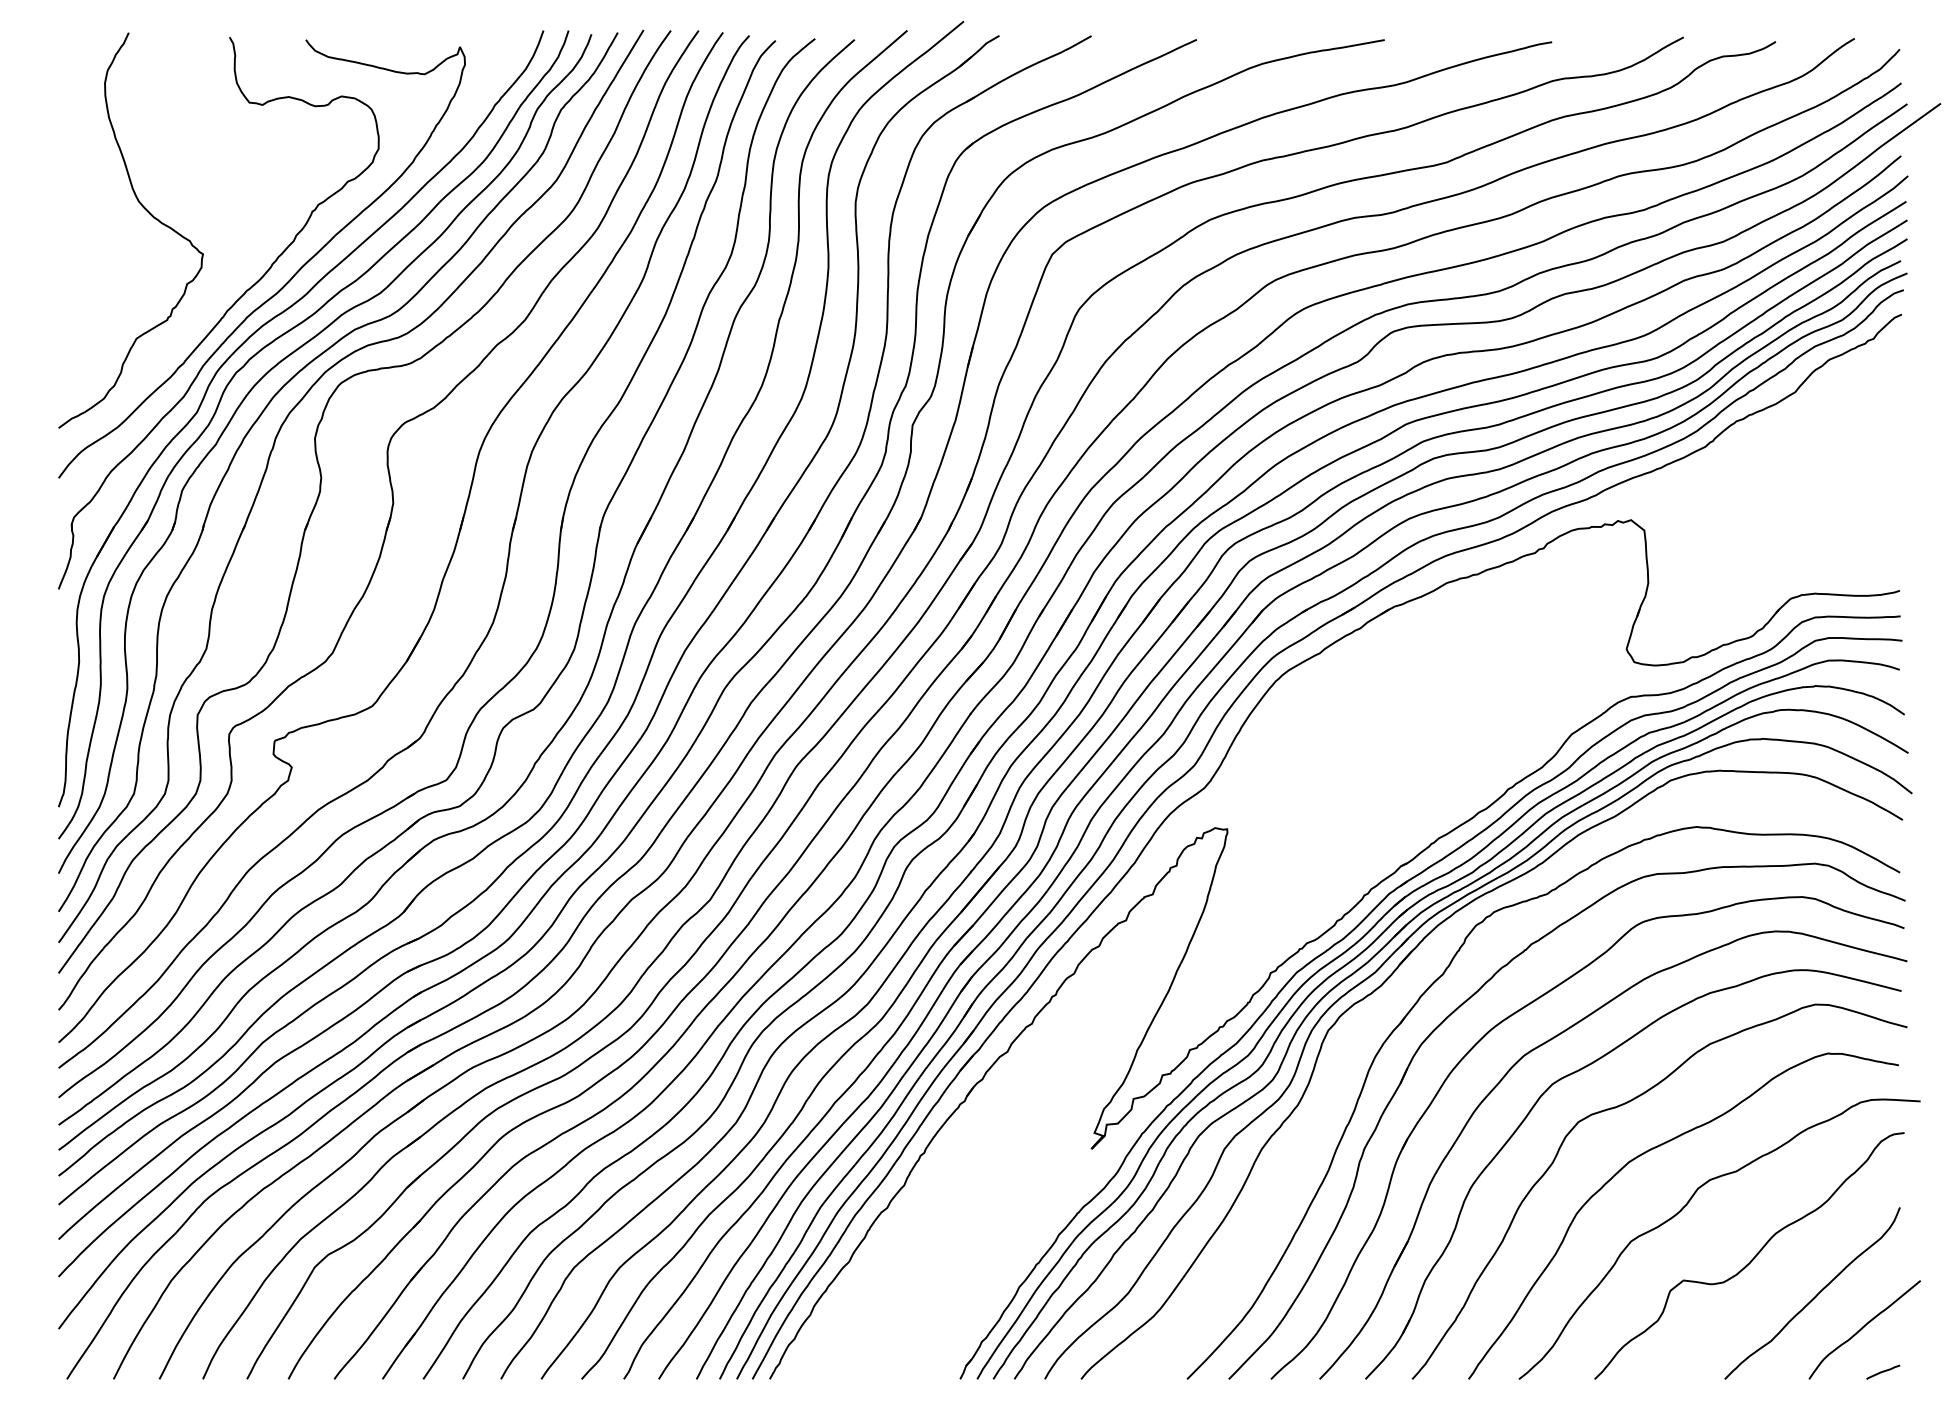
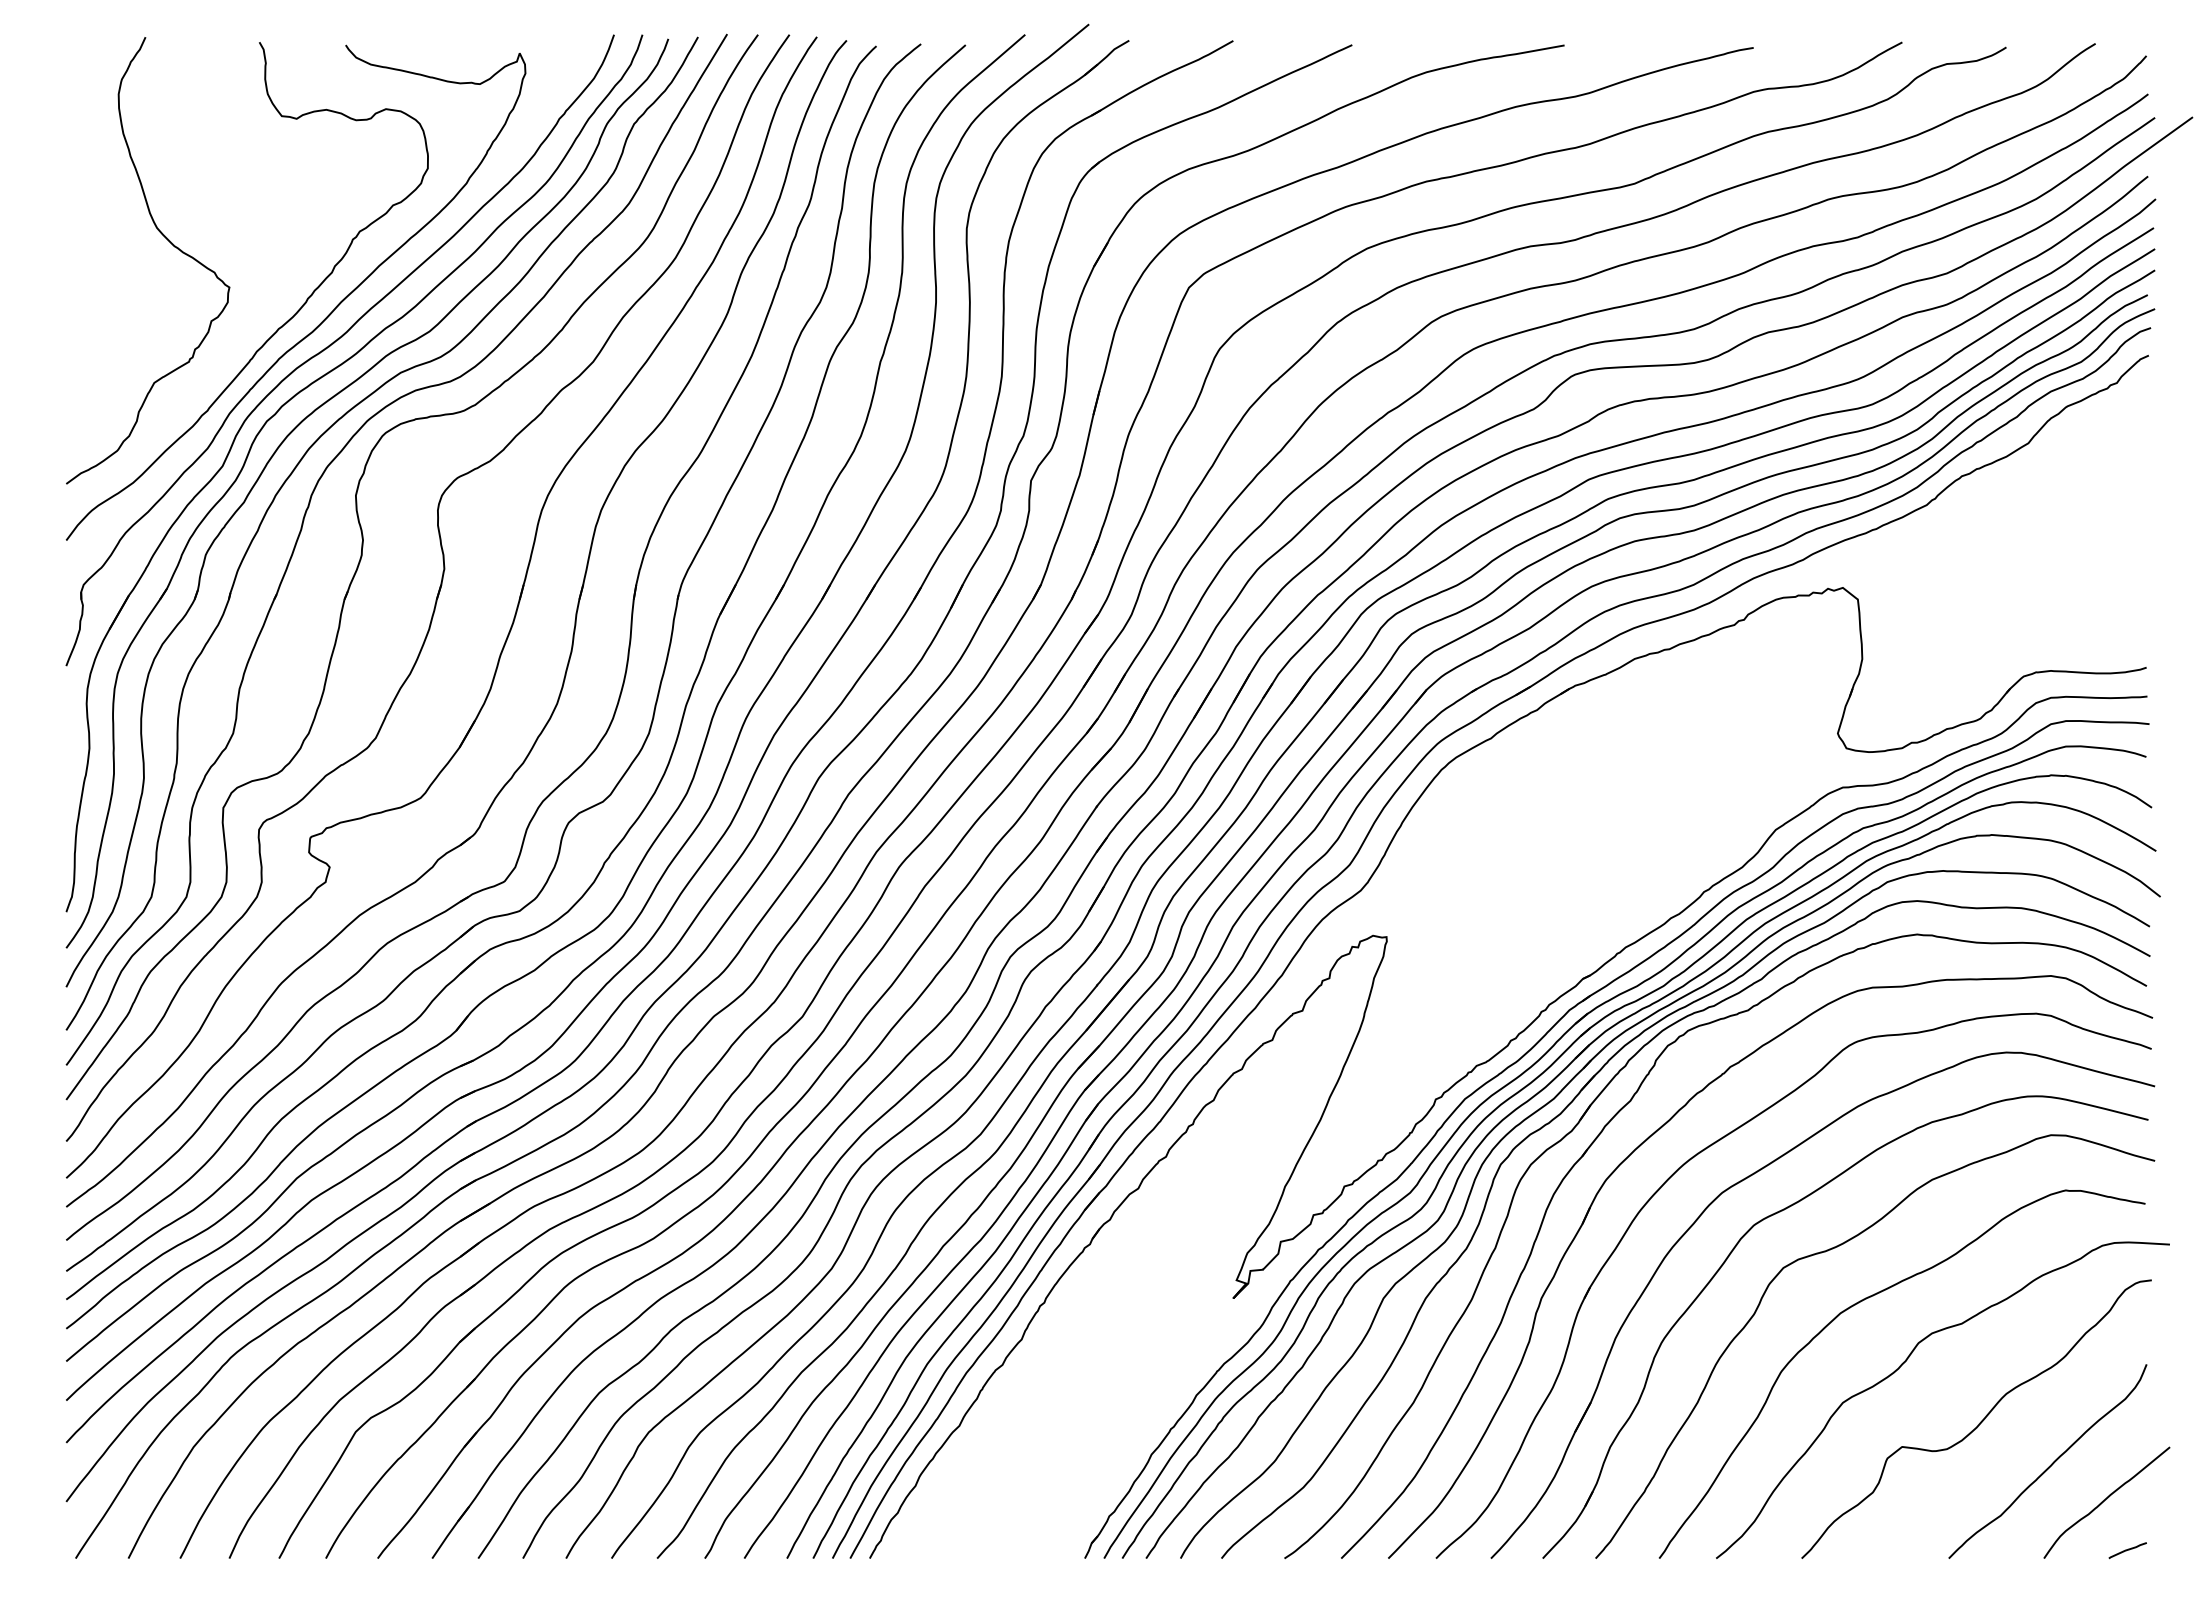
part: (1397, 994) -> (1579, 1123), added

